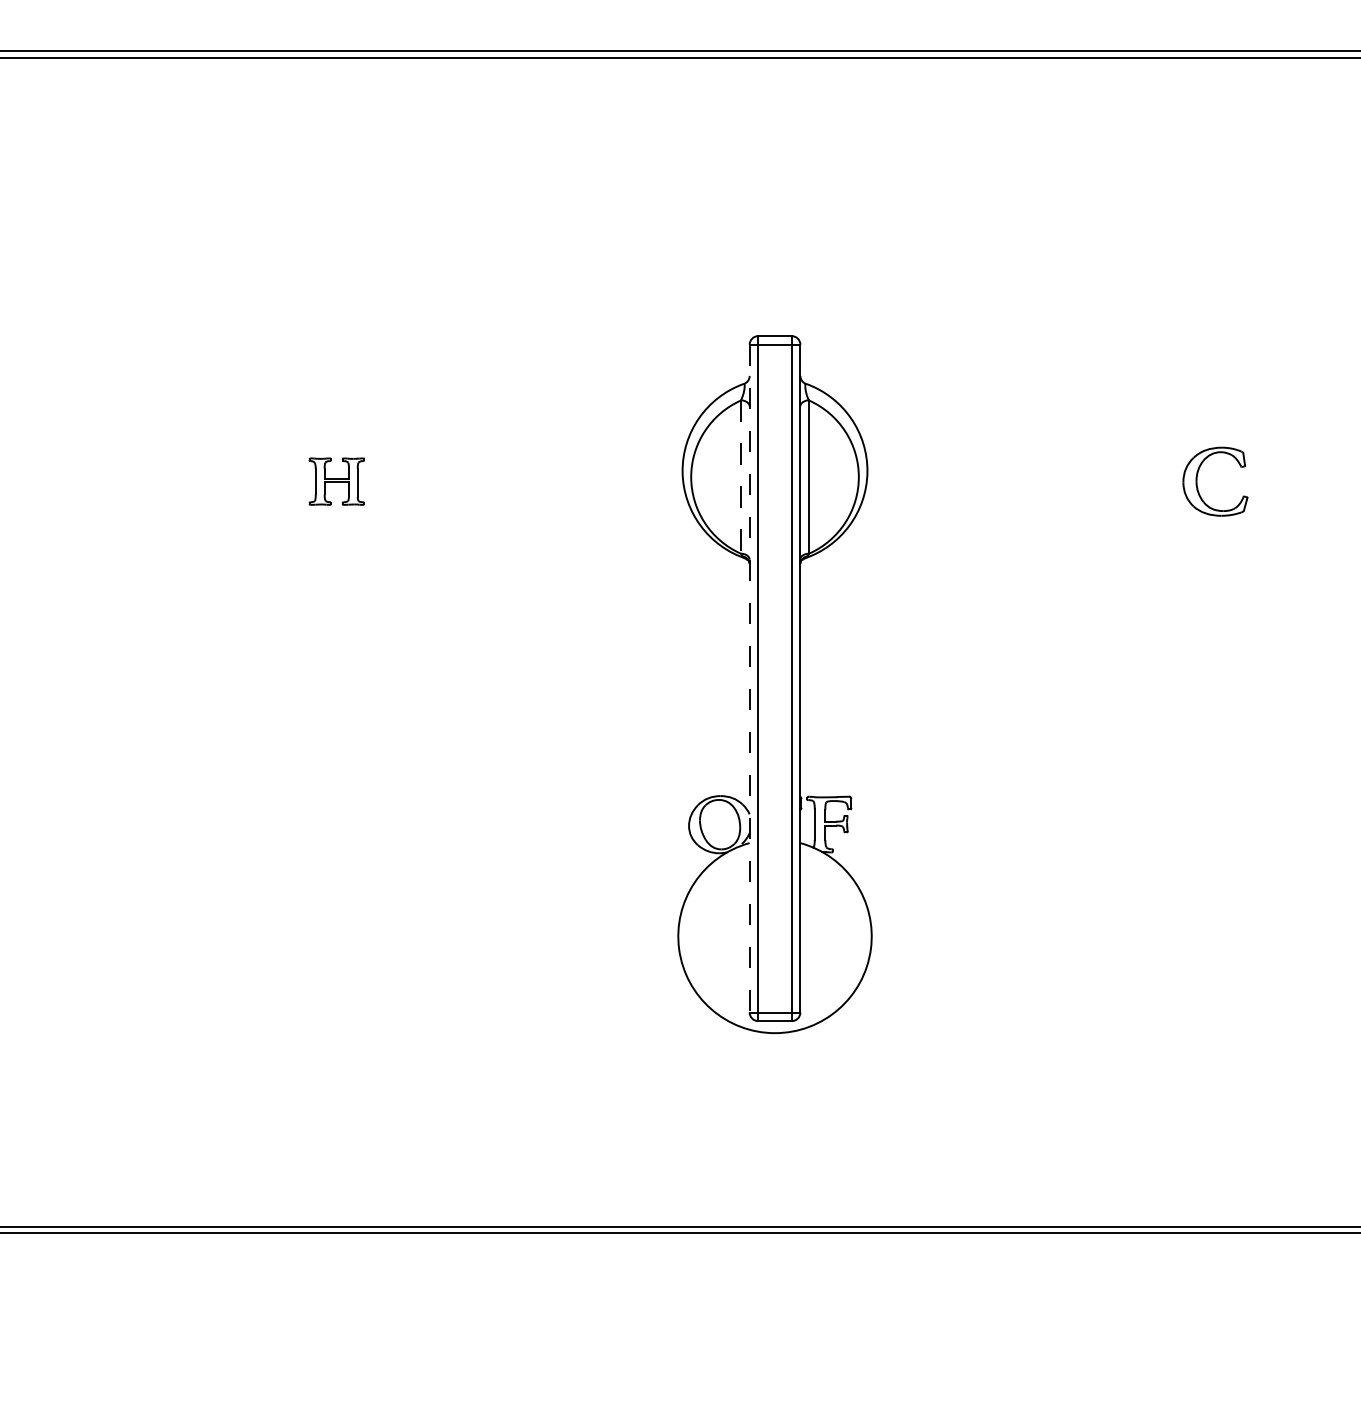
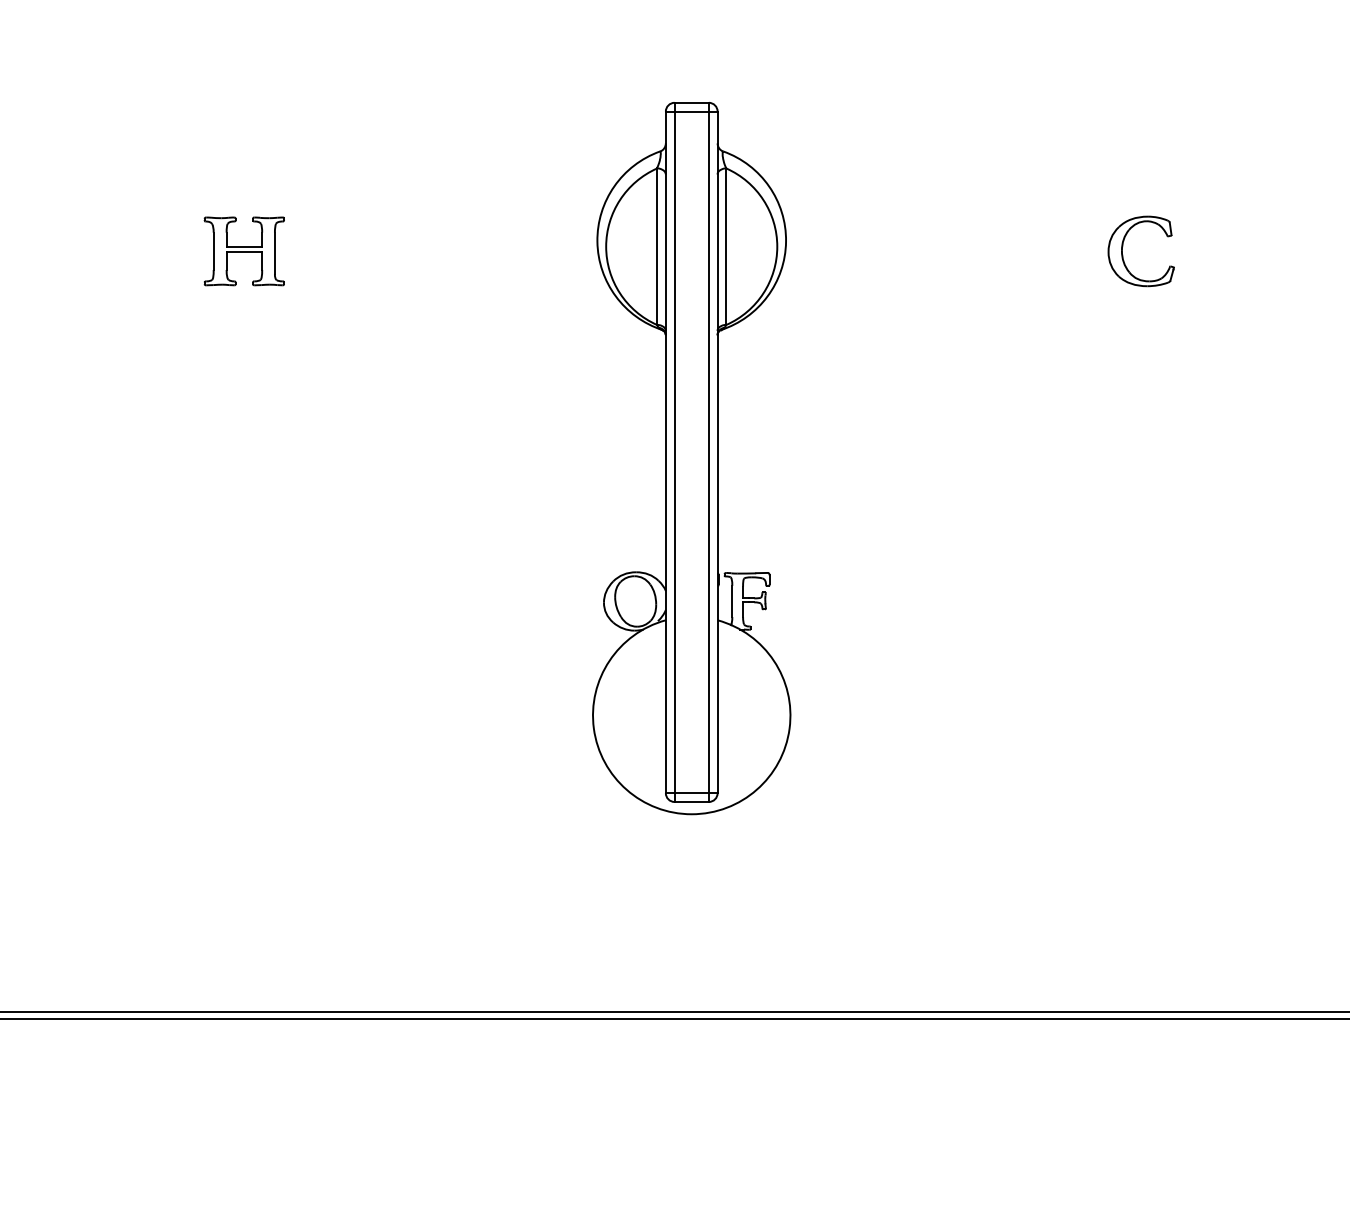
line: (741, 477) -> (657, 247), dashed -> solid
part: (336, 481) -> (244, 251), size x1.43
line: (749, 678) -> (665, 452), dashed -> solid

